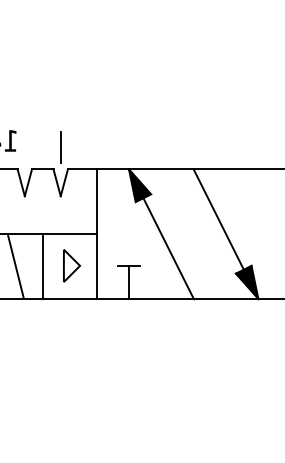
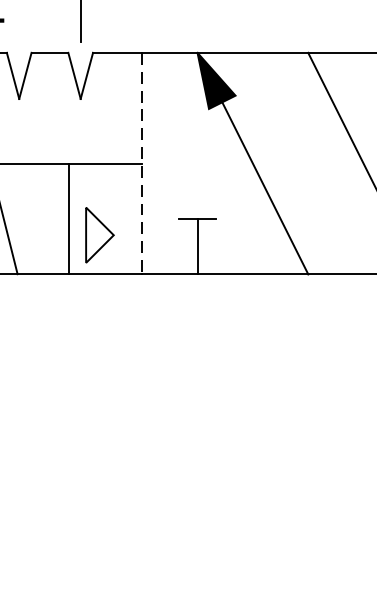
line: (96, 233) -> (141, 162), solid -> dashed
line: (42, 265) -> (68, 217), moved
part: (72, 265) -> (100, 234), moved

